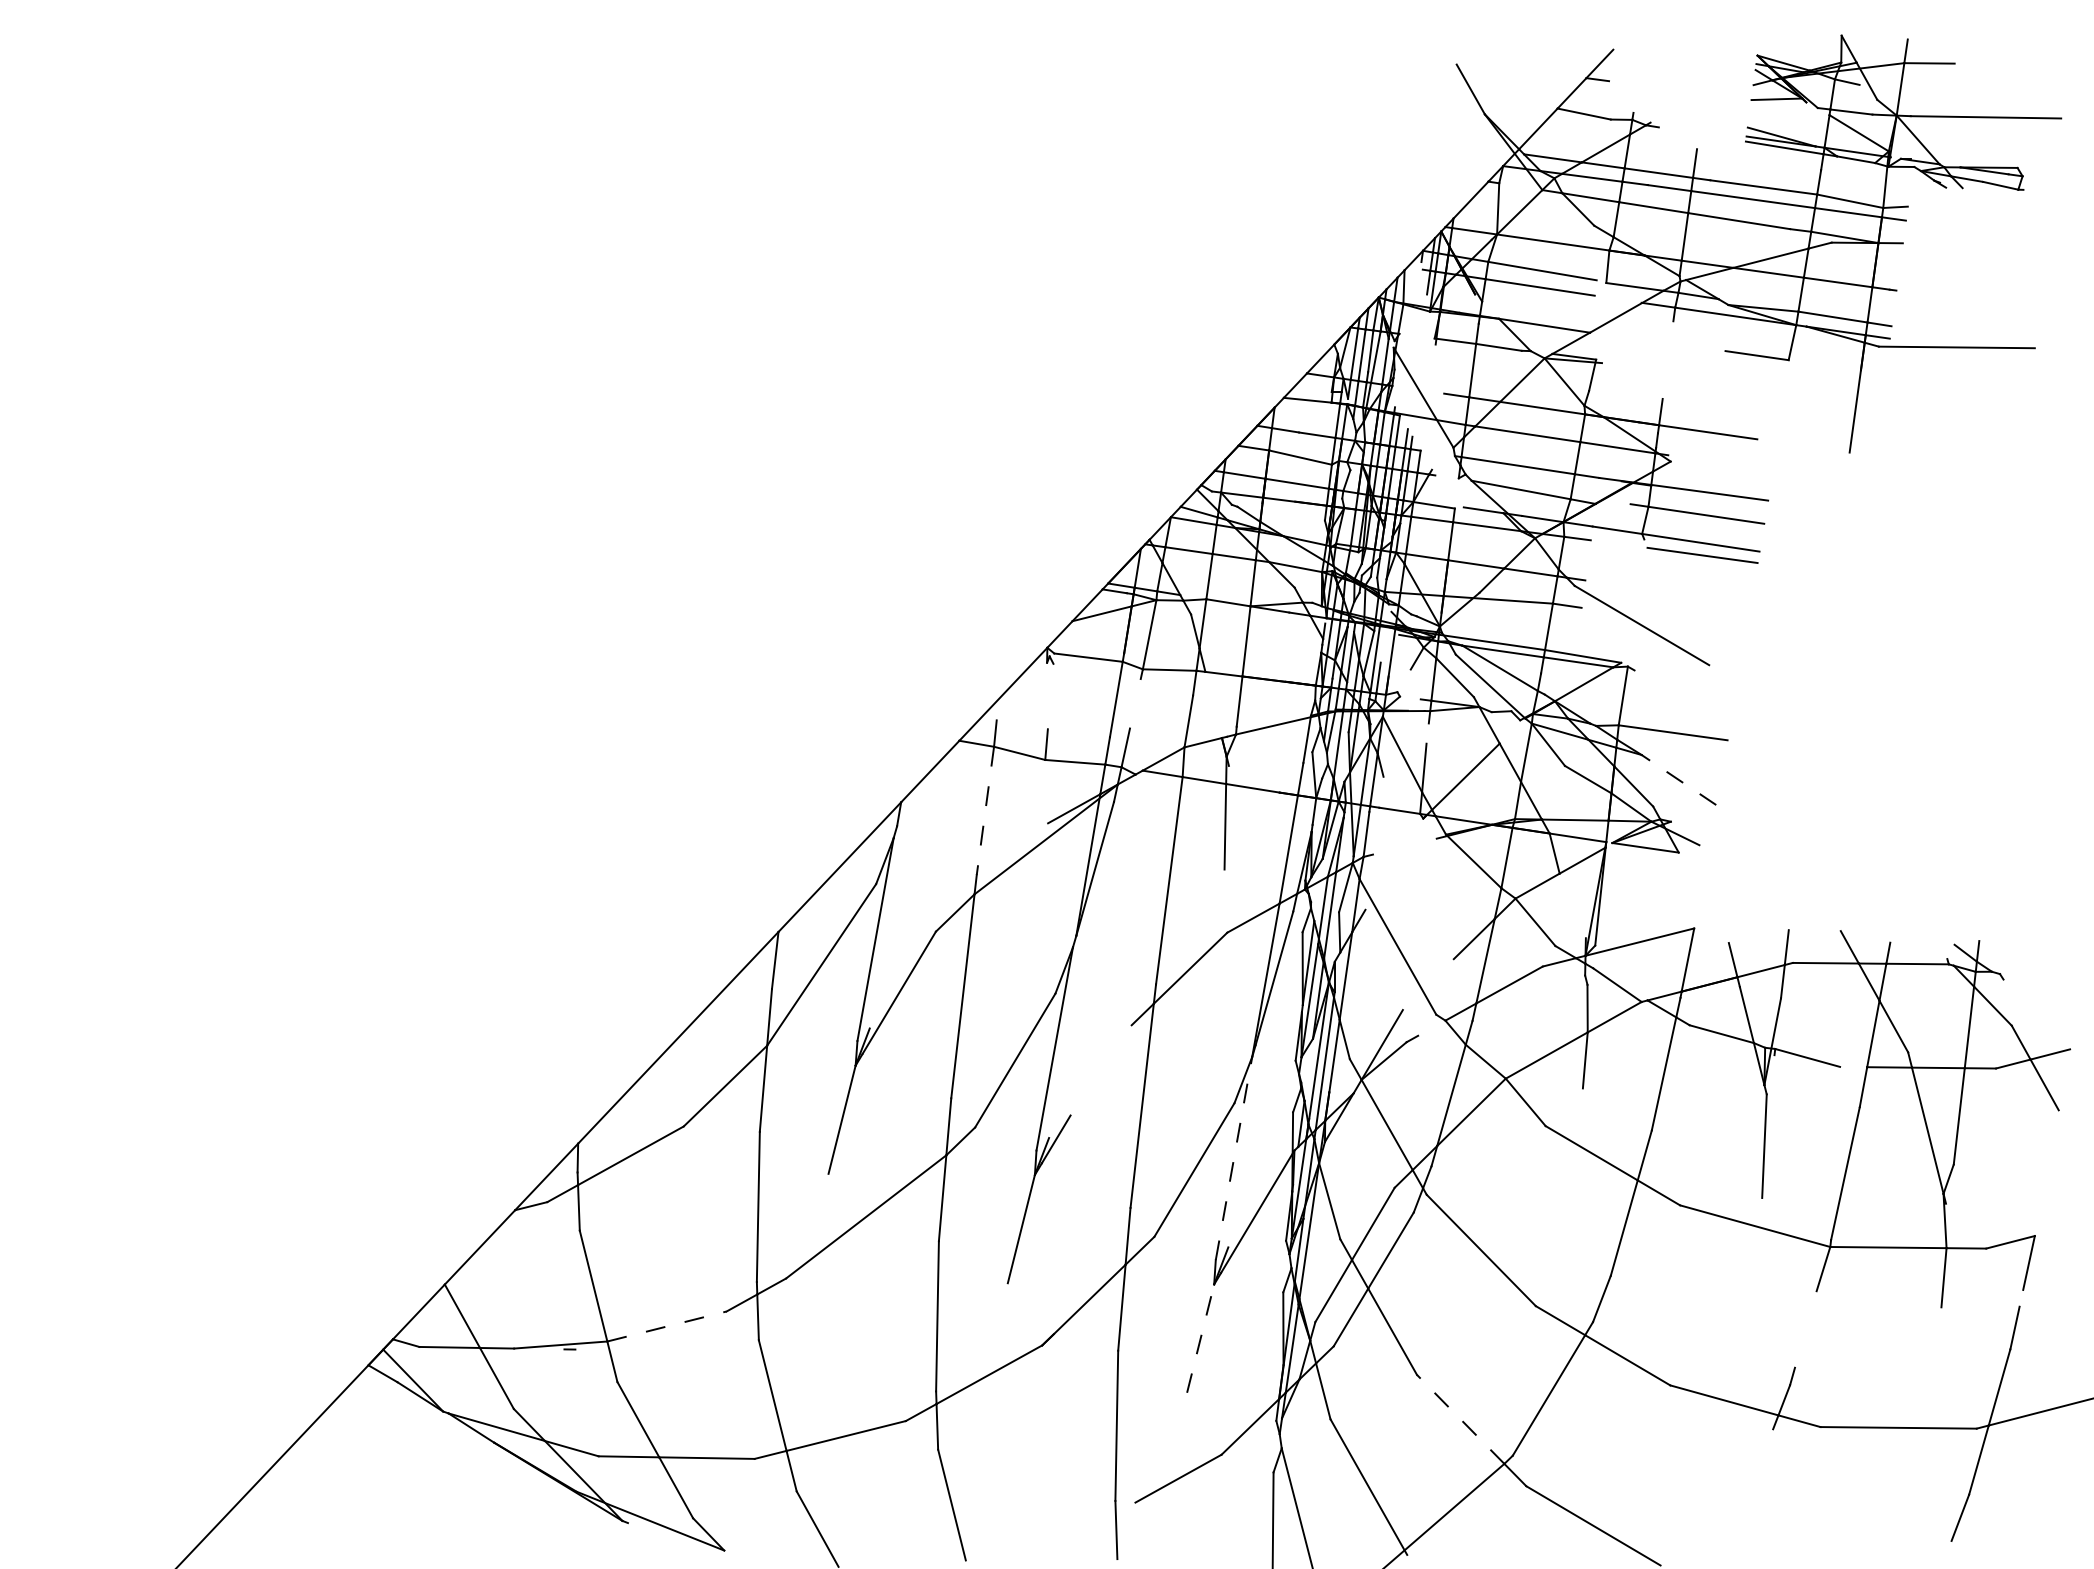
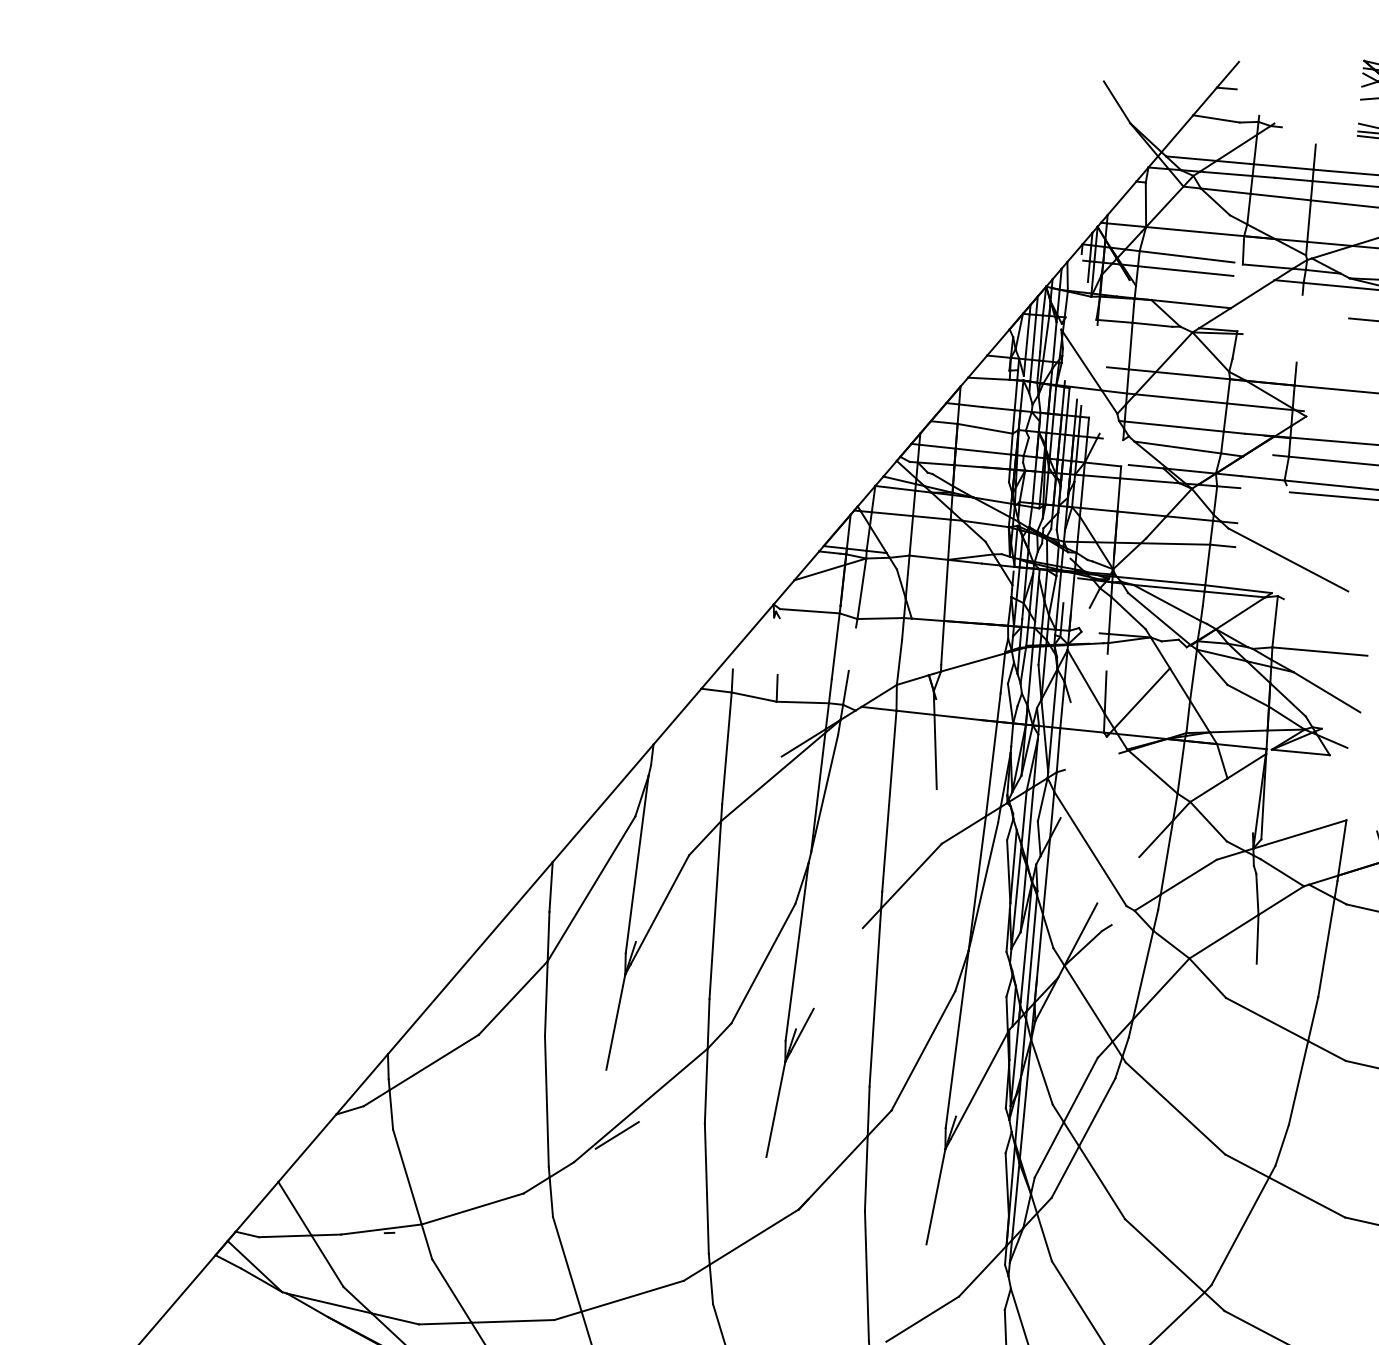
line: (1678, 780) -> (1326, 692), dashed -> solid
line: (985, 810) -> (727, 748), dashed -> solid
line: (1234, 1158) -> (957, 1039), dashed -> solid
line: (837, 1249) -> (617, 1134), added
line: (667, 1326) -> (473, 1208), dashed -> solid
line: (1200, 1338) -> (935, 1196), dashed -> solid
line: (1460, 1419) -> (1164, 1255), dashed -> solid

